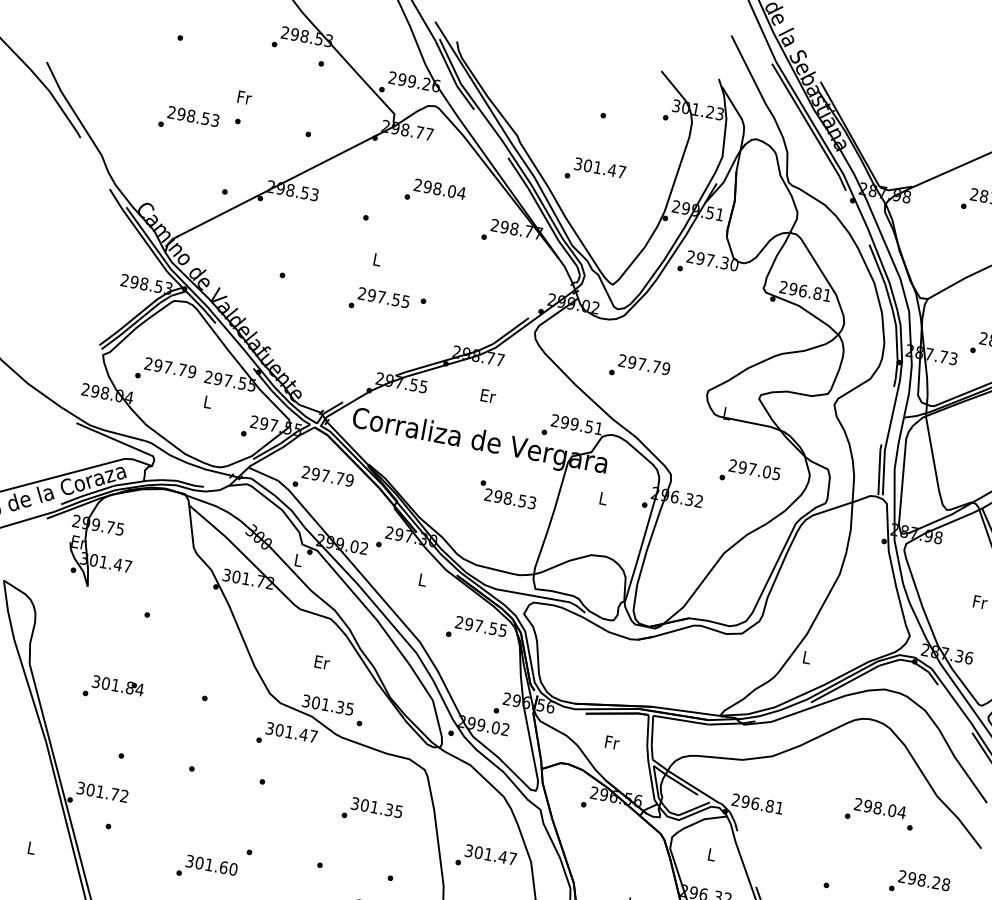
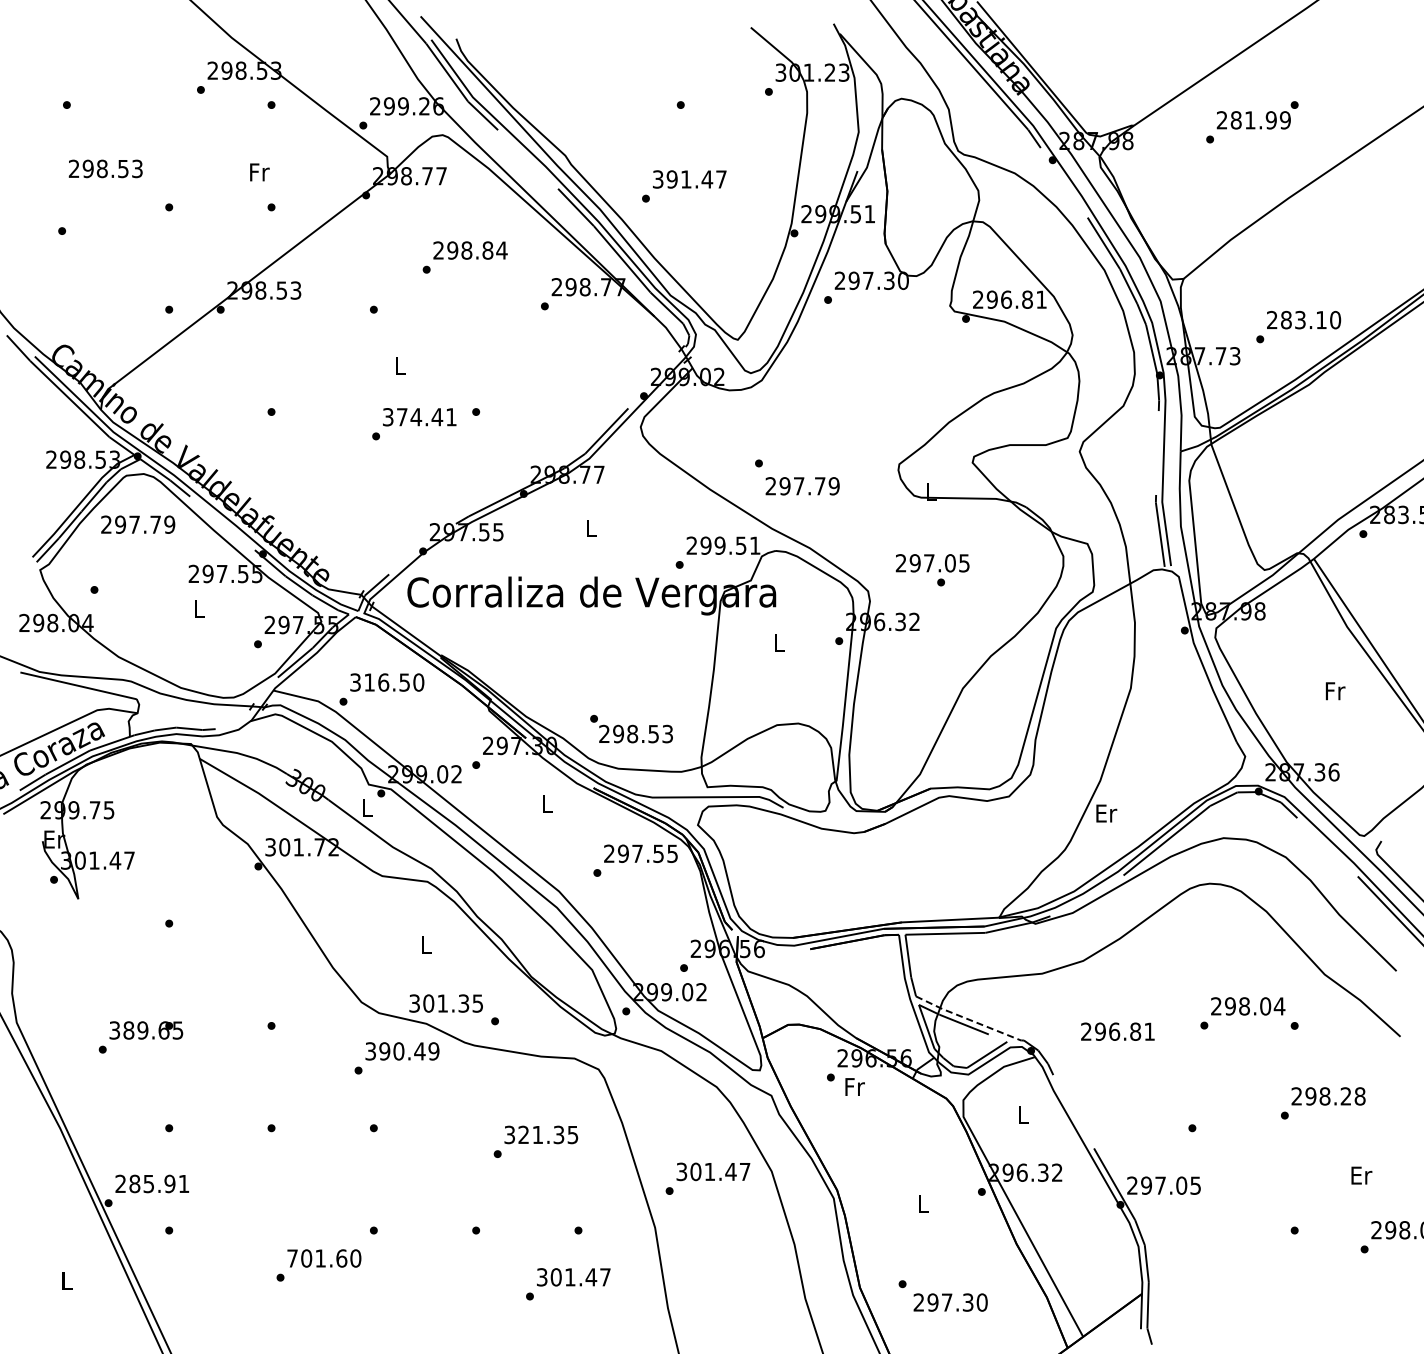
text: (244, 97) -> (259, 172), moved
text: (193, 116) -> (105, 168), moved
text: (587, 165) -> (671, 179), 301.47 -> 391.47
text: (451, 191) -> (487, 250), 298.04 -> 298.84
text: (383, 297) -> (419, 417), 297.55 -> 374.41
text: (644, 364) -> (802, 486), moved
text: (170, 367) -> (138, 524), moved
text: (488, 396) -> (591, 528), Er -> L
text: (754, 469) -> (932, 563), moved
text: (328, 476) -> (387, 682), 297.79 -> 316.50
text: (507, 495) -> (631, 729), moved
text: (807, 657) -> (1106, 813), L -> Er
text: (321, 662) -> (426, 945), Er -> L
text: (122, 686) -> (153, 1030), 301.84 -> 389.65
text: (296, 733) -> (409, 1051), 301.47 -> 390.49
text: (612, 742) -> (854, 1086), moved
line: (685, 782) -> (967, 1019), solid -> dashed
text: (102, 791) -> (152, 1183), 301.72 -> 285.91
text: (757, 803) -> (1117, 1031), moved
text: (364, 805) -> (523, 1134), 301.35 -> 321.35
text: (189, 861) -> (292, 1258), 301.60 -> 701.60

